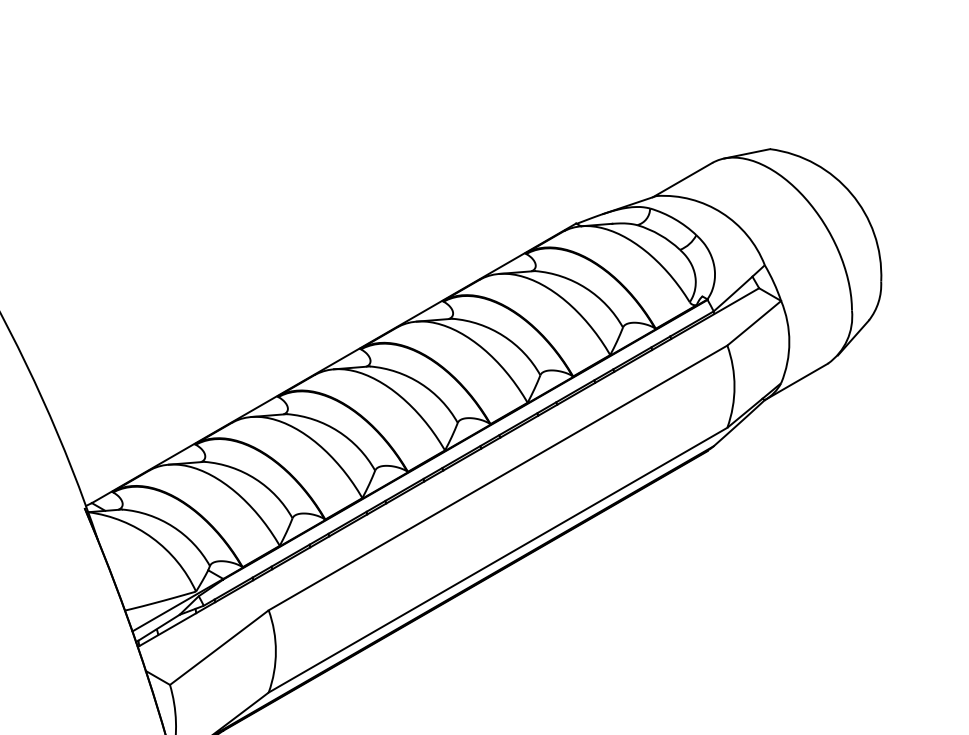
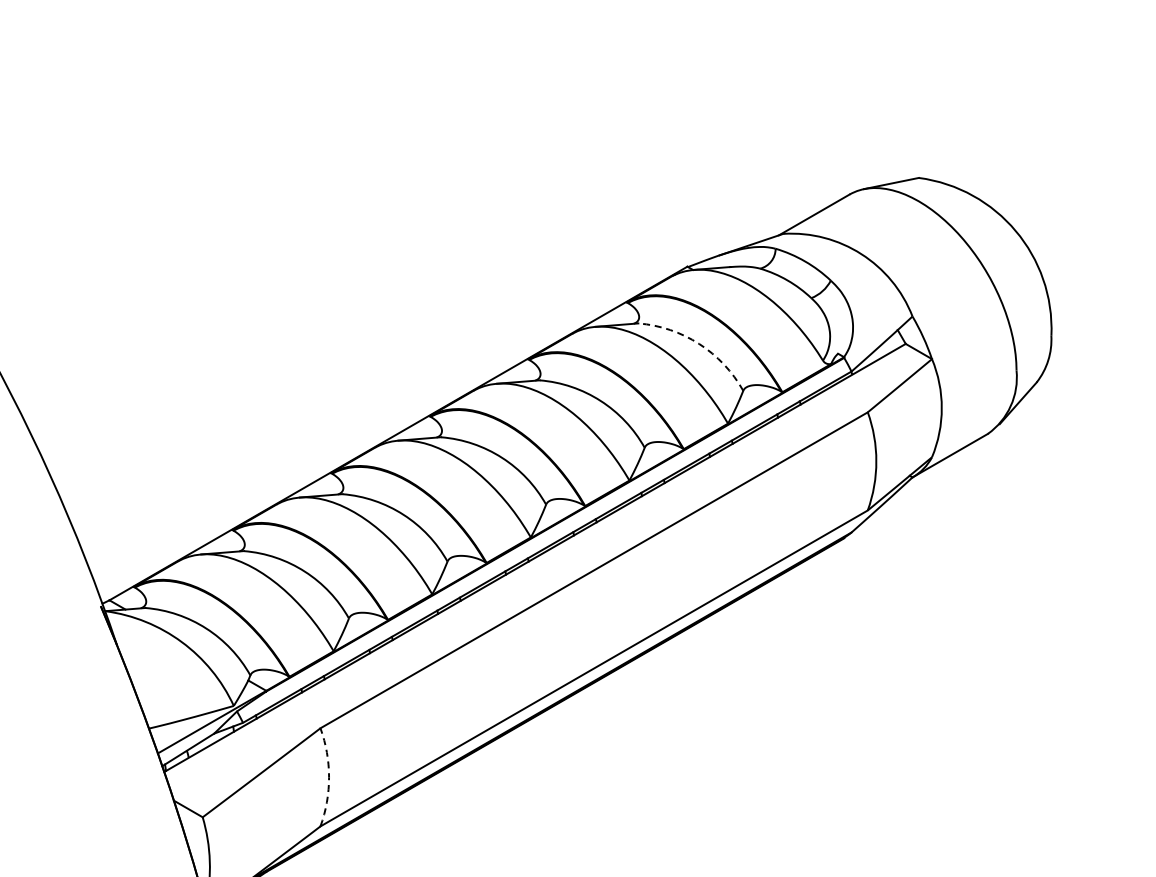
arc: (586, 287) -> (699, 343), solid -> dashed
arc: (276, 651) -> (329, 777), solid -> dashed

